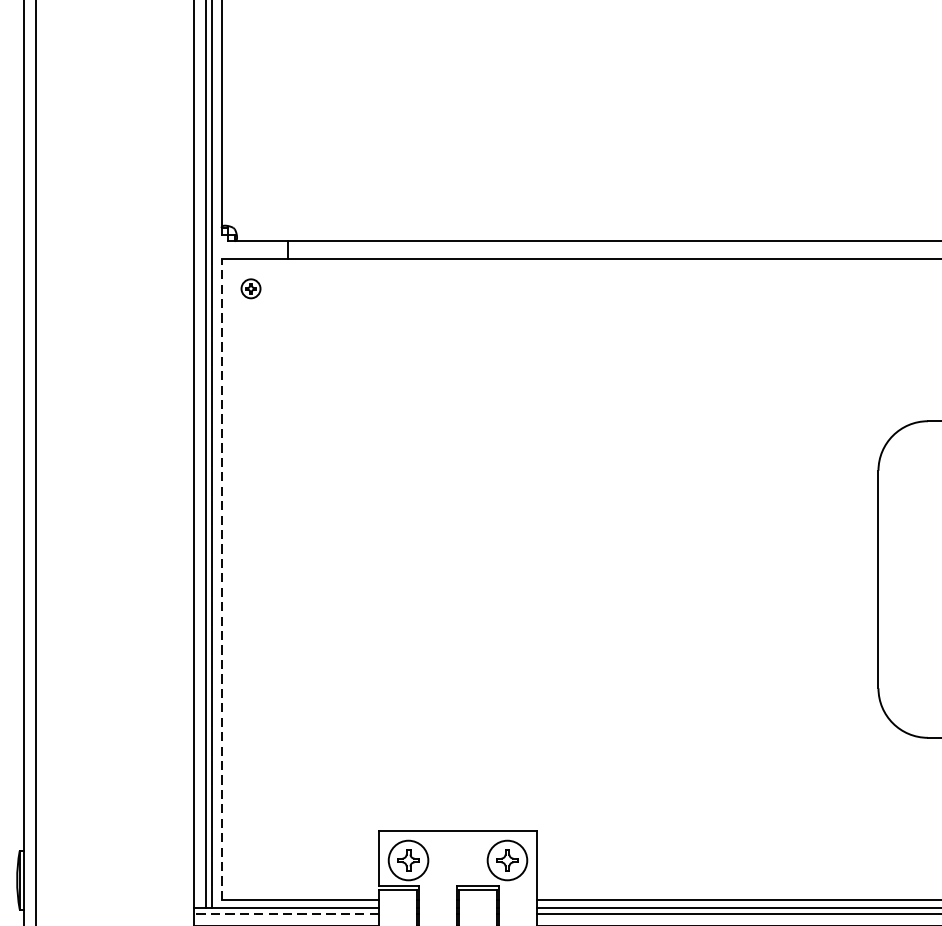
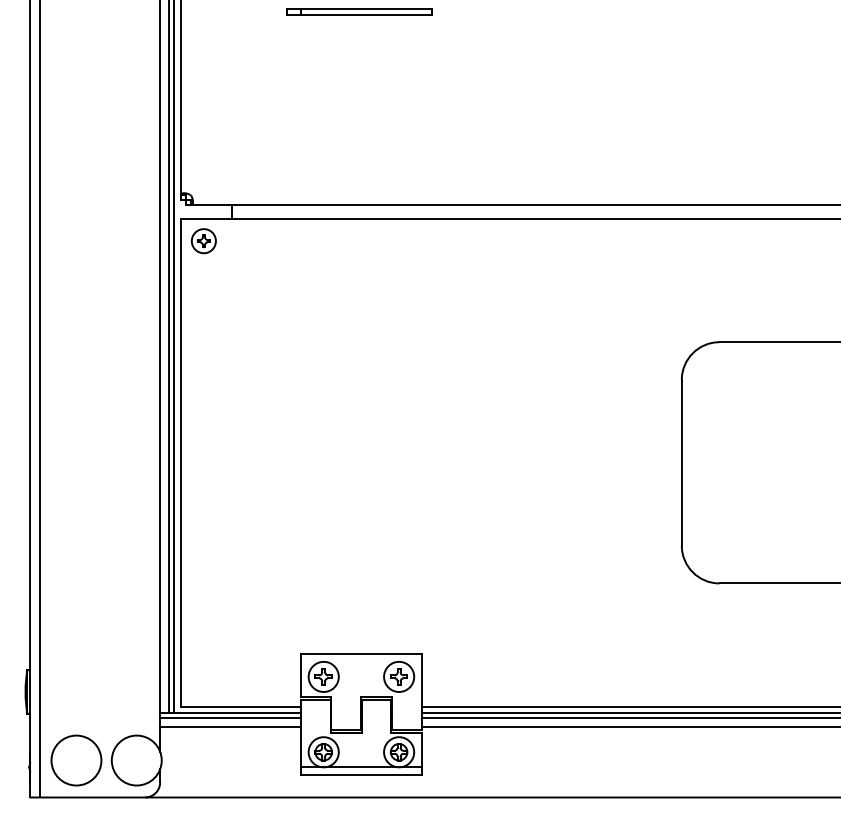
part: (250, 289) -> (203, 241), size x1.67
line: (221, 579) -> (181, 462), dashed -> solid
line: (286, 913) -> (230, 717), dashed -> solid

